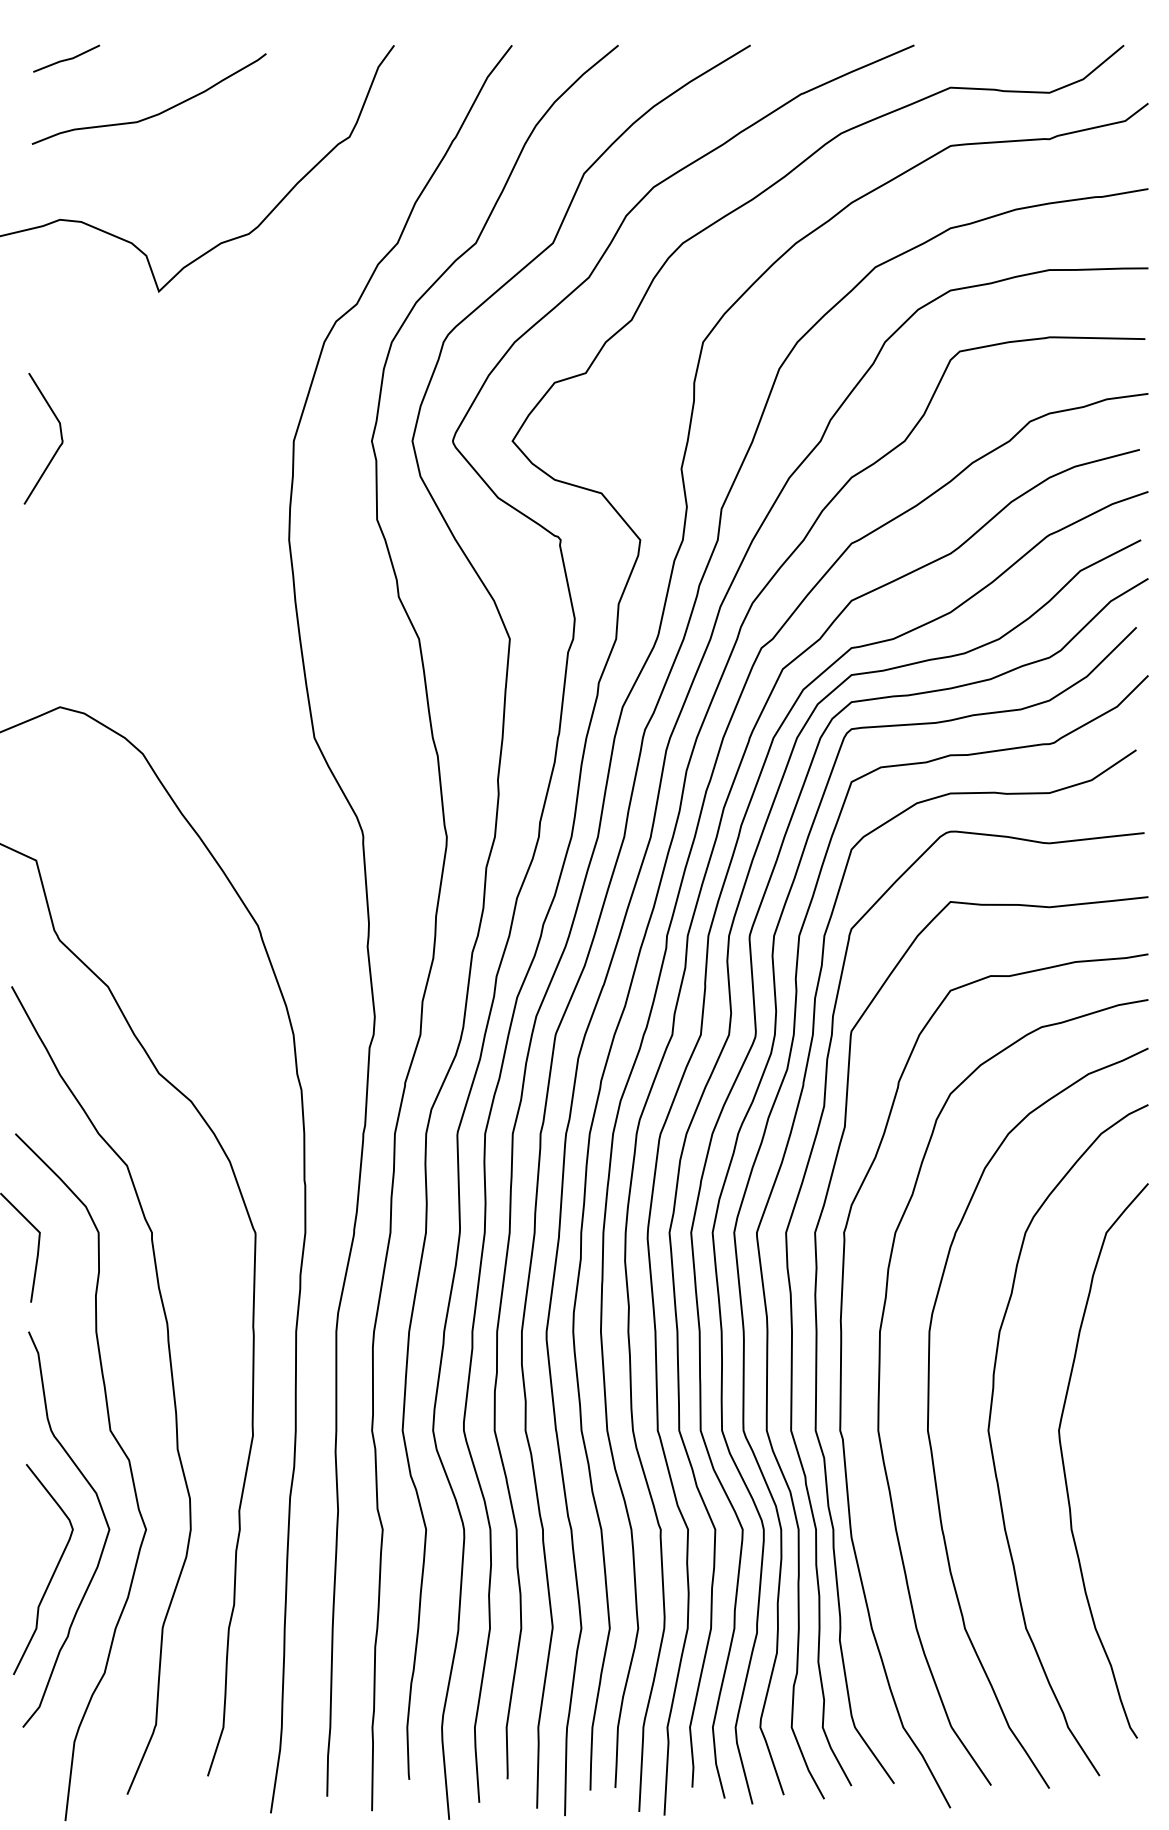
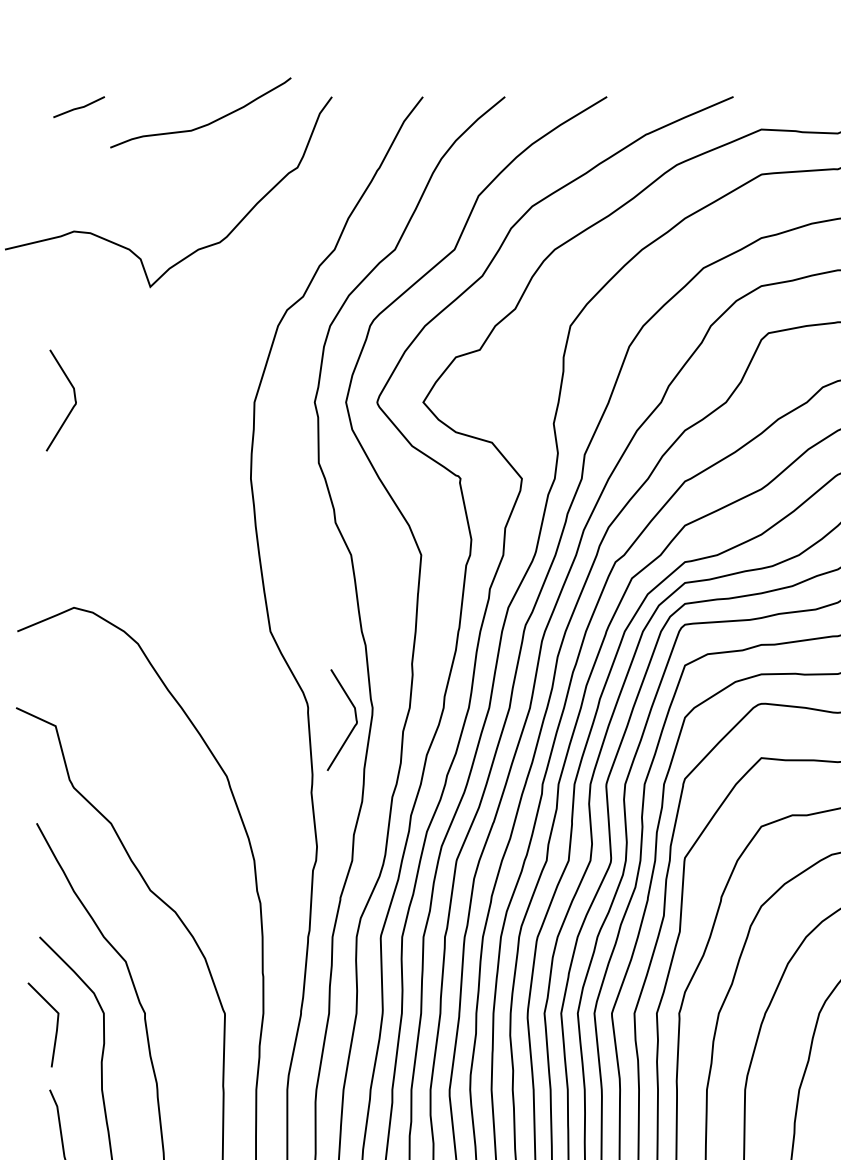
curve: (154, 114) -> (204, 124), moved
curve: (422, 860) -> (353, 726), added

